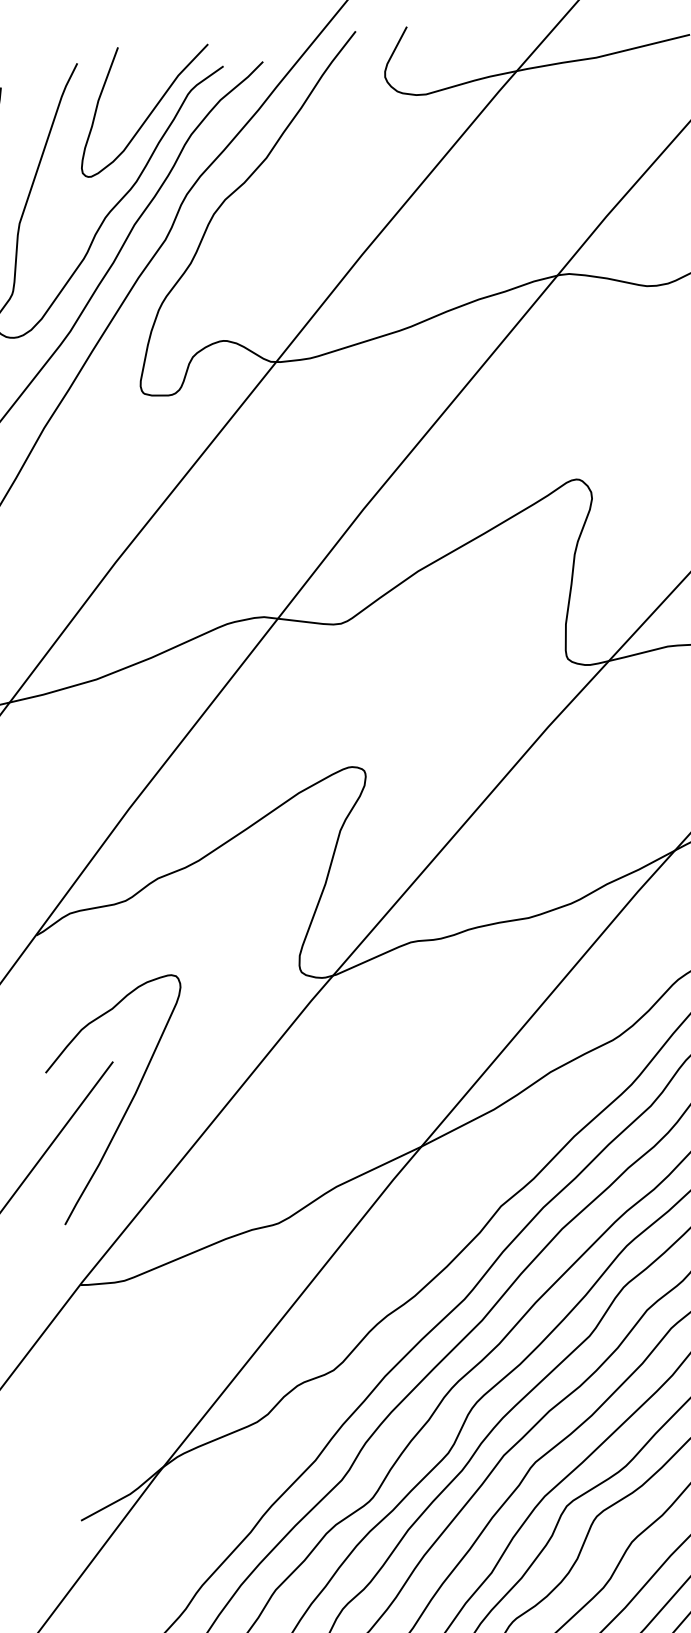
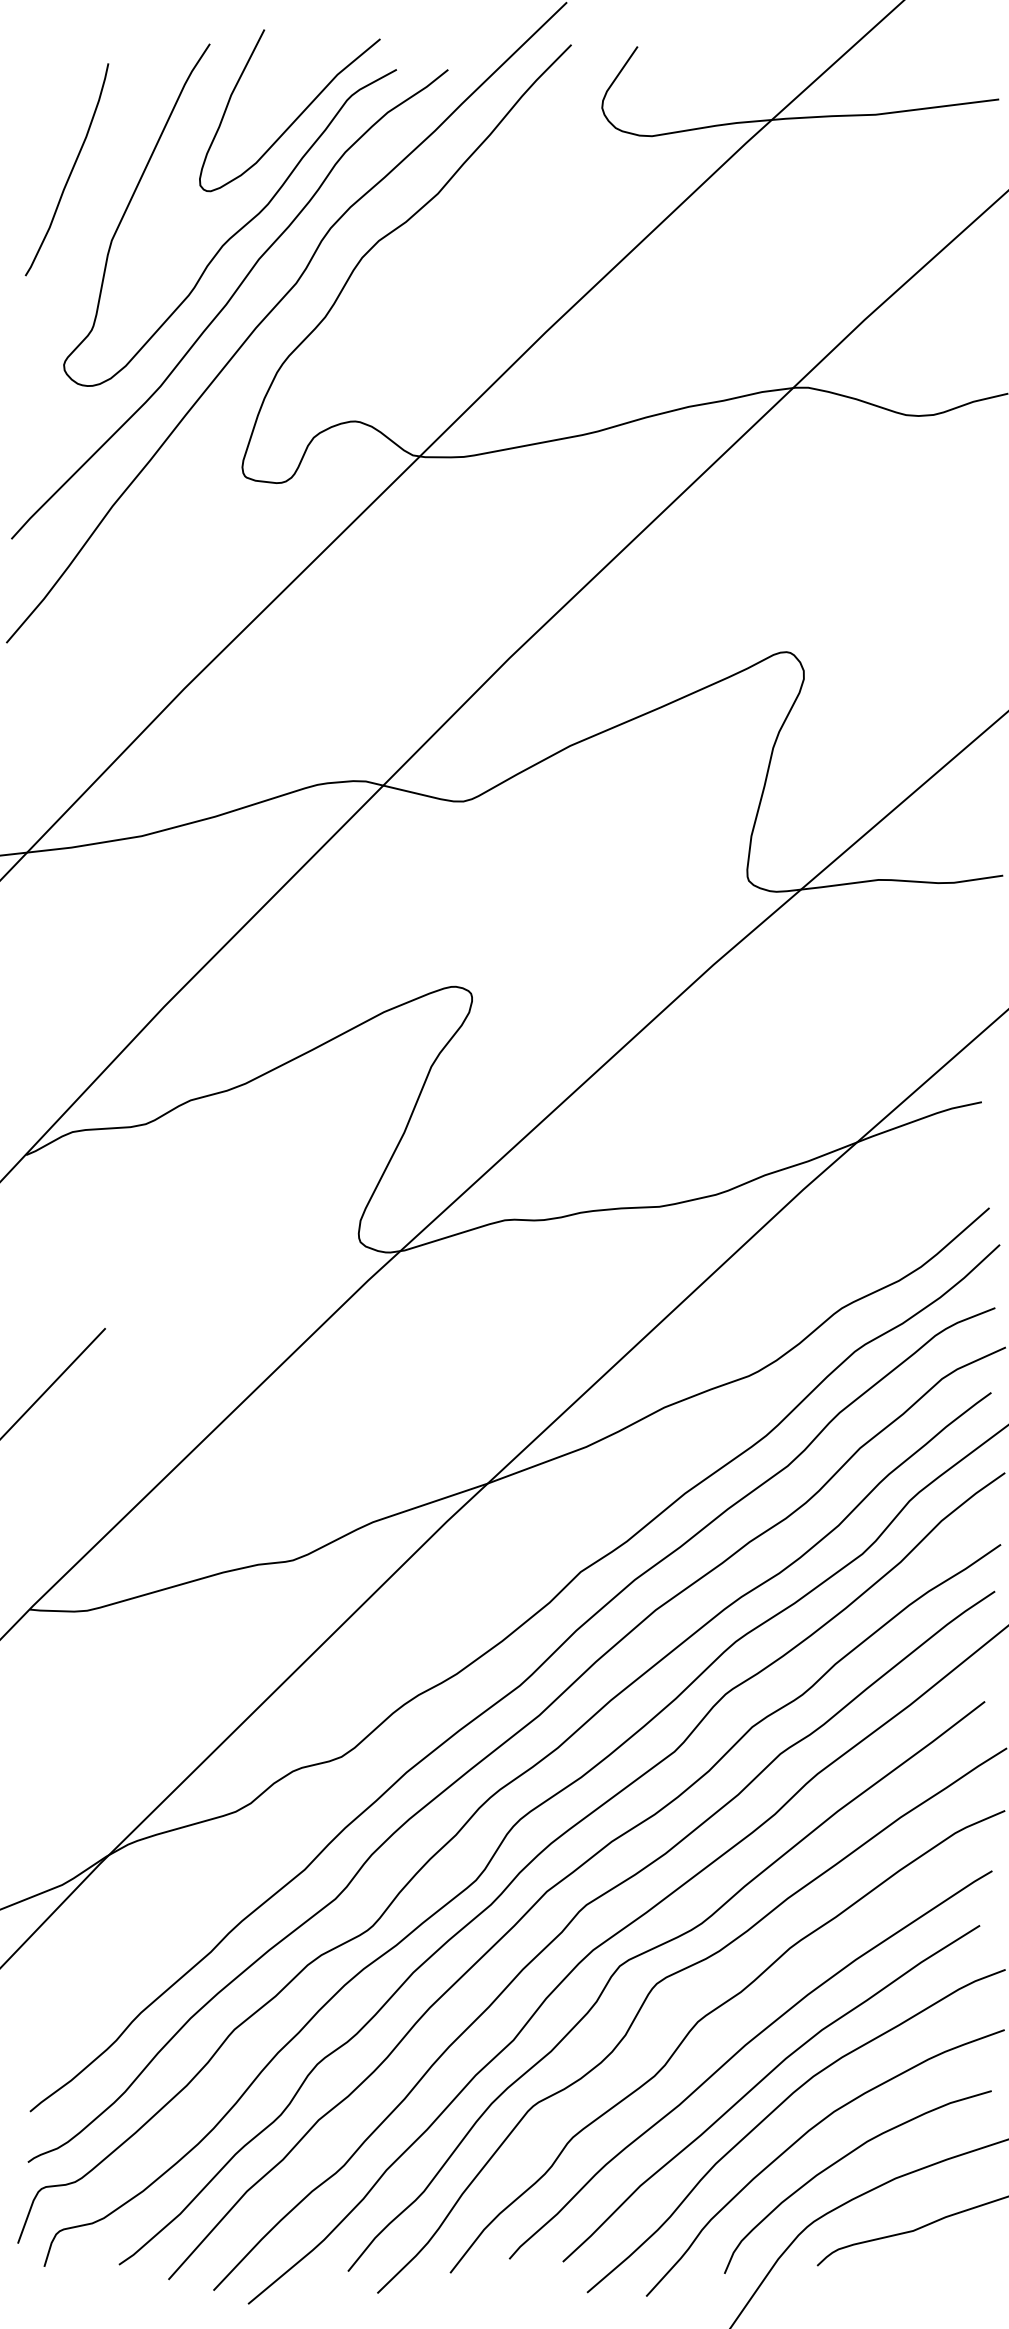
curve: (129, 1104) -> (119, 1385), removed

